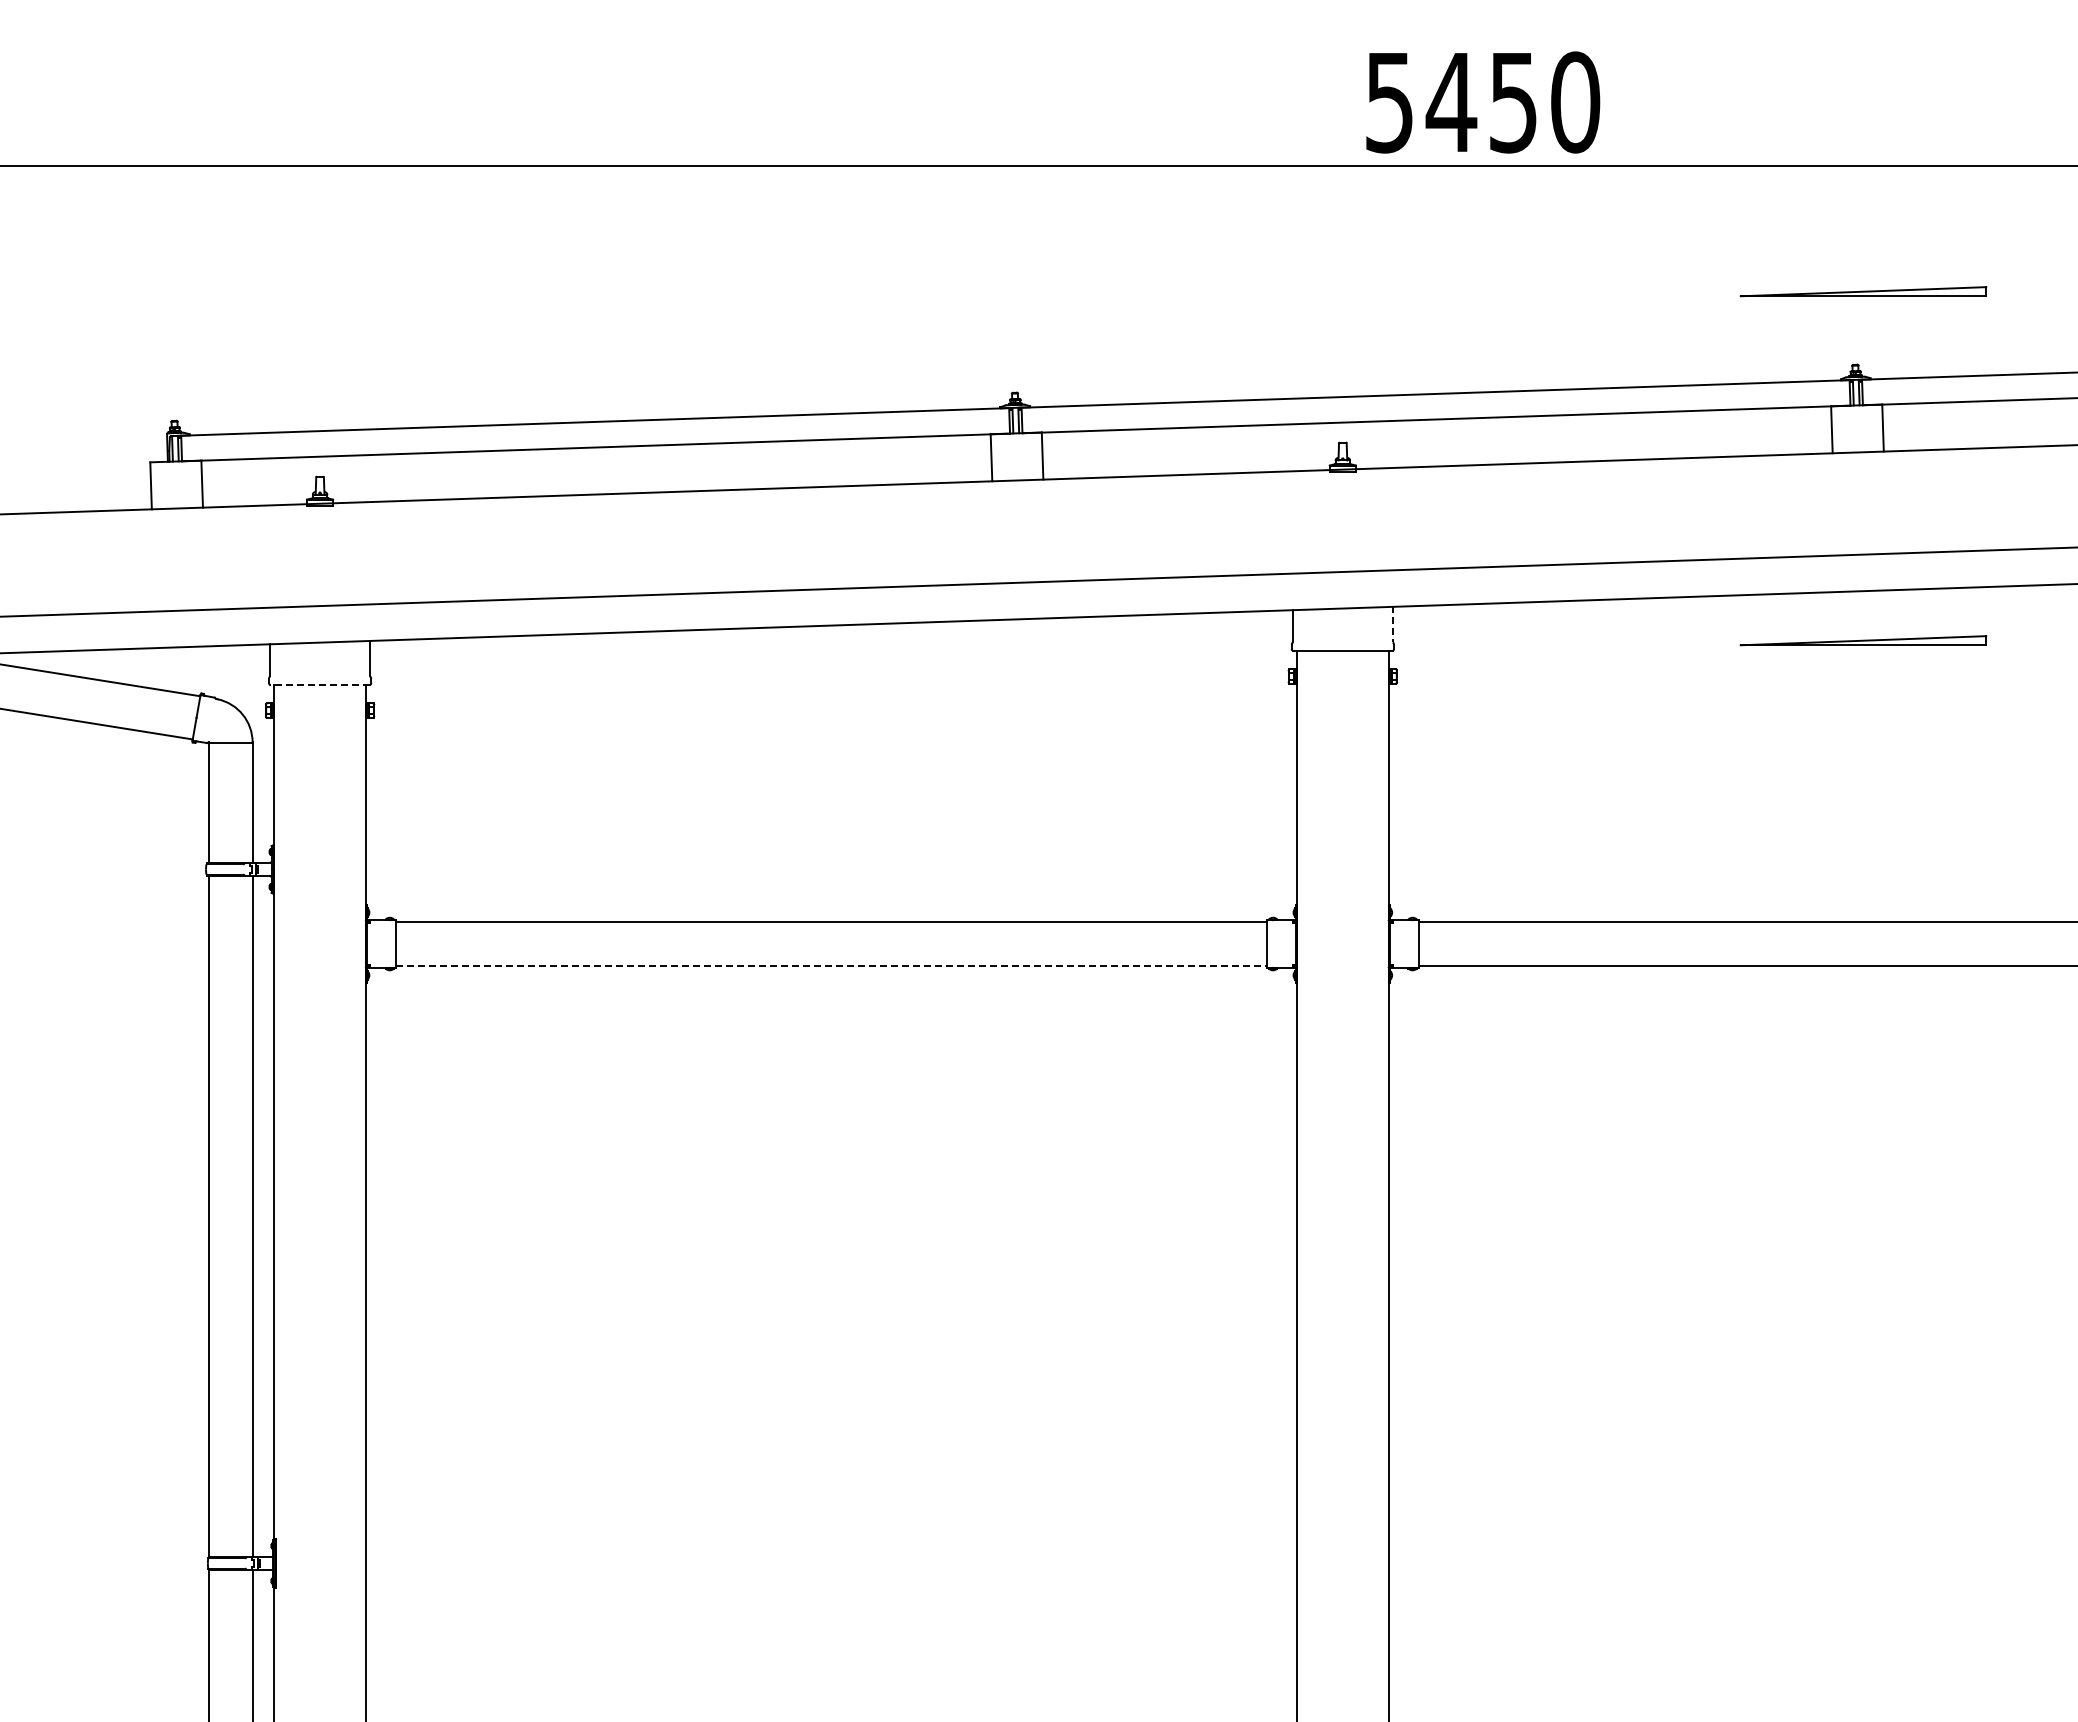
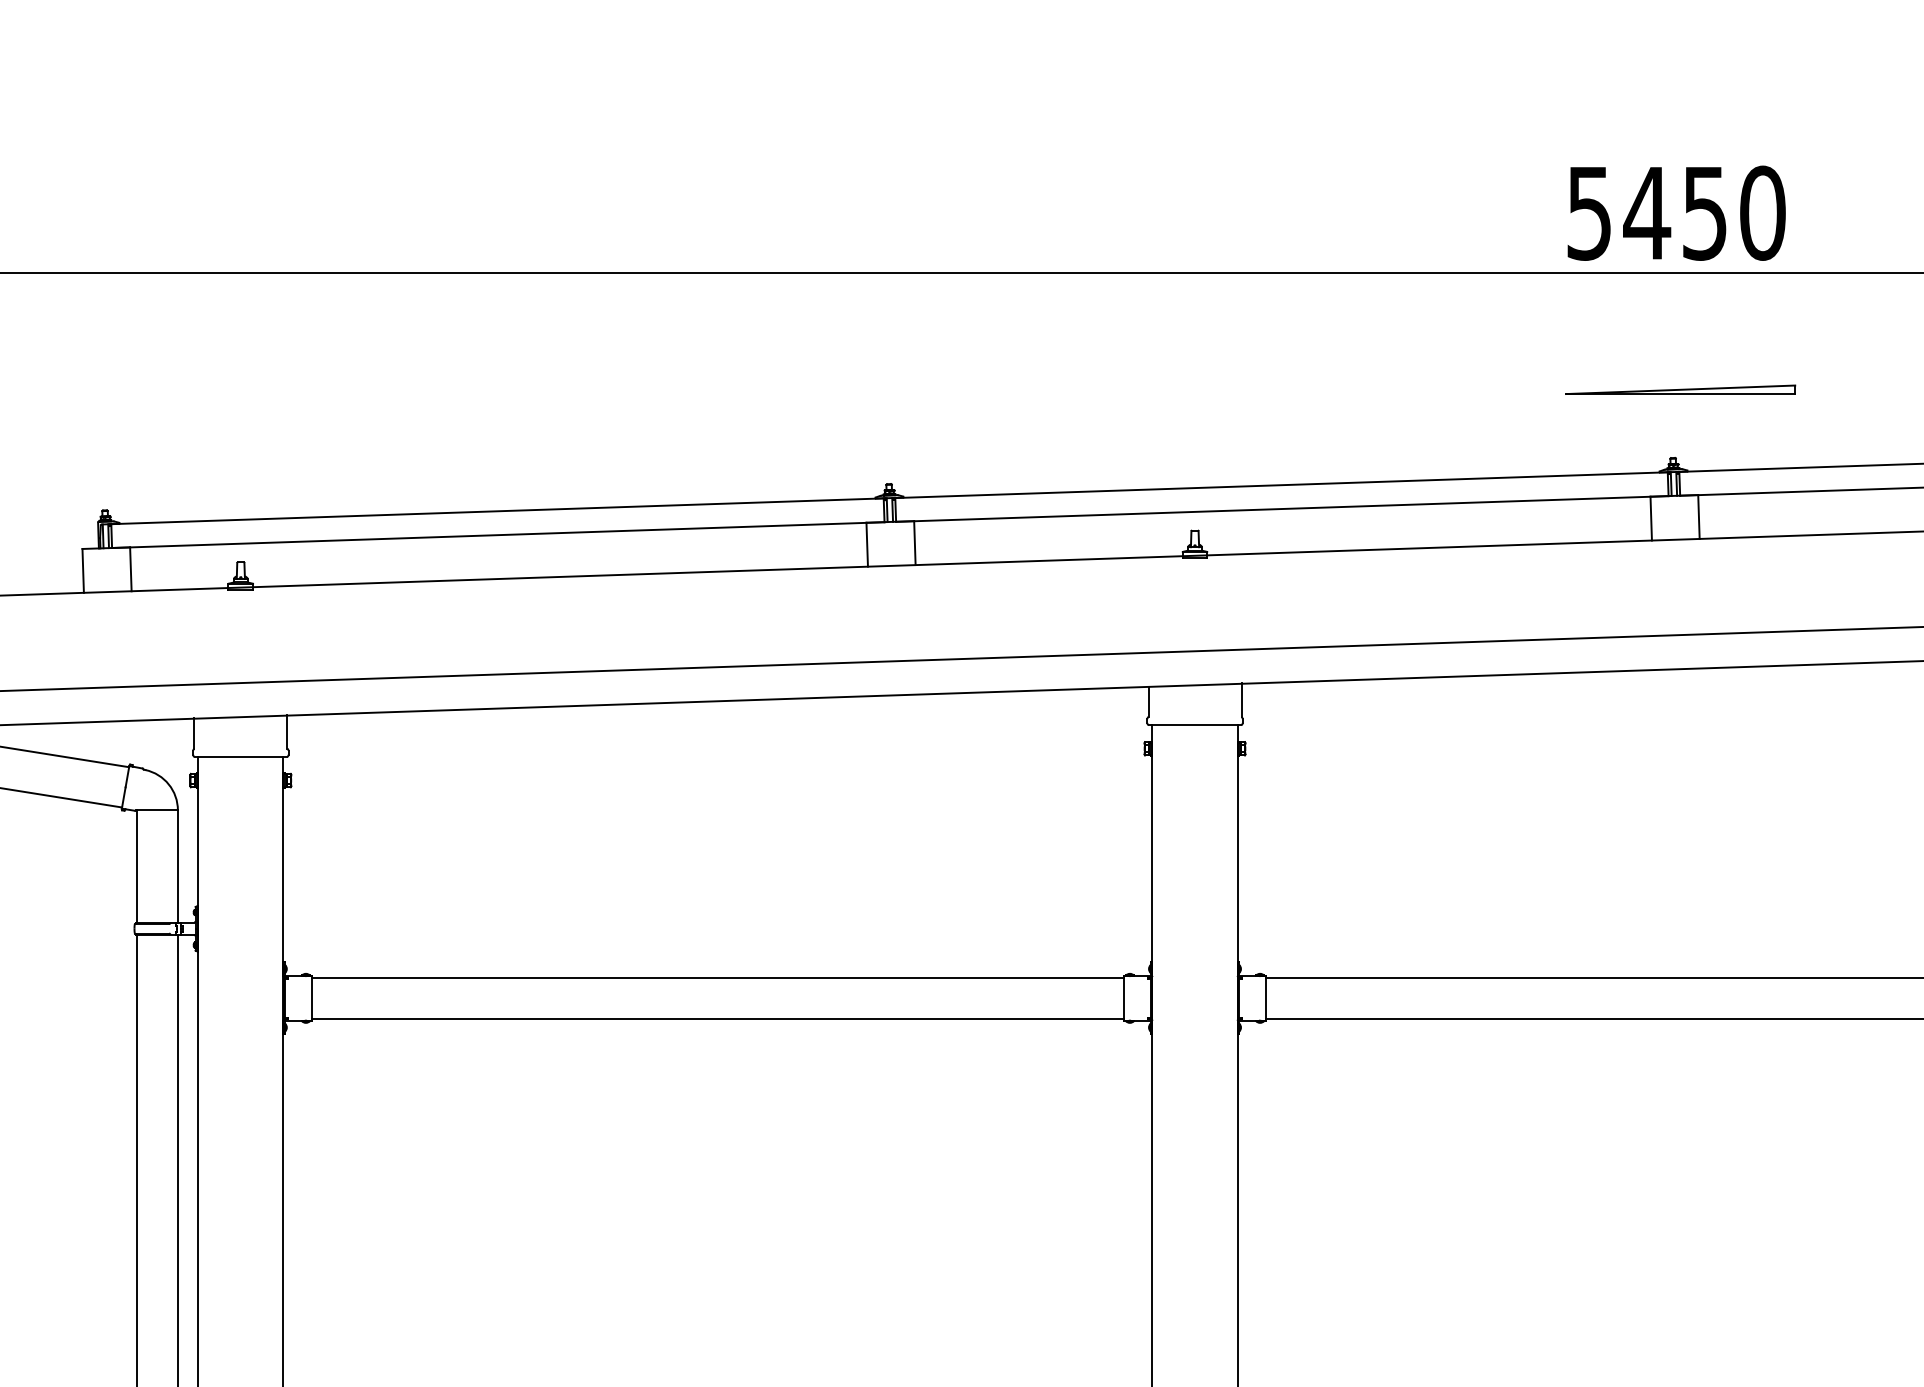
text: (1483, 102) -> (1676, 213), moved
line: (1392, 624) -> (1241, 700), dashed -> solid
part: (1863, 640) -> (1680, 715), removed
line: (320, 685) -> (241, 757), dashed -> solid
line: (831, 965) -> (717, 1018), dashed -> solid

